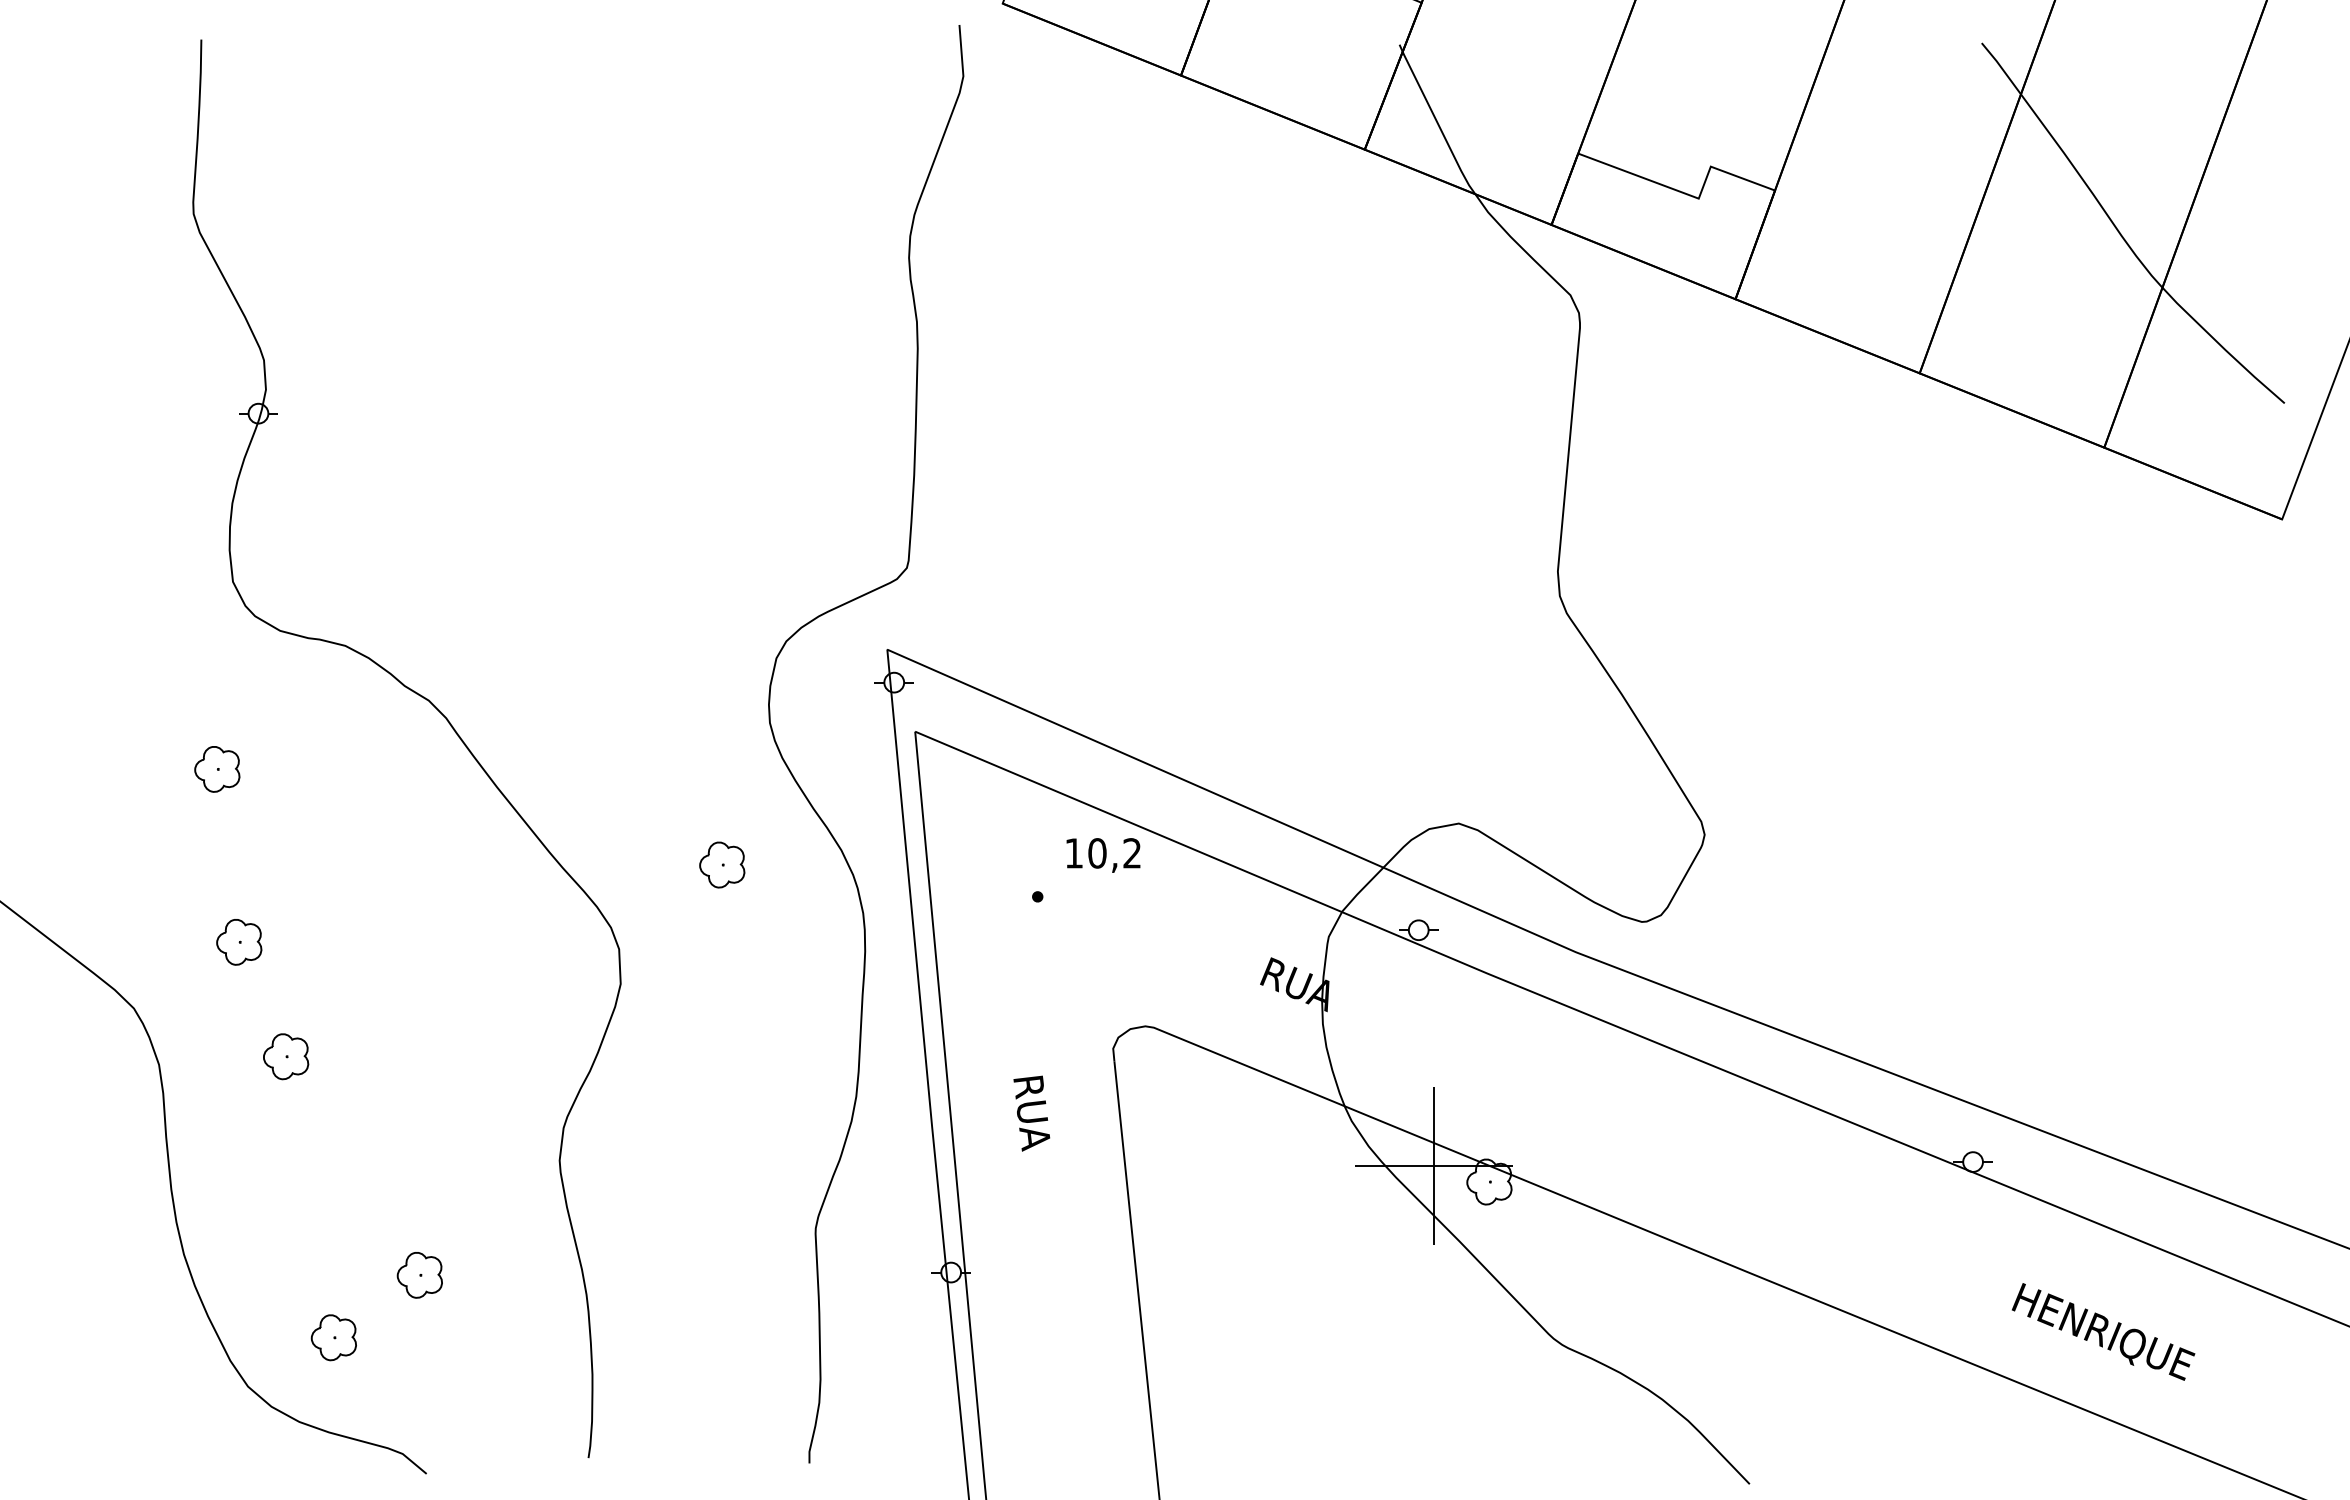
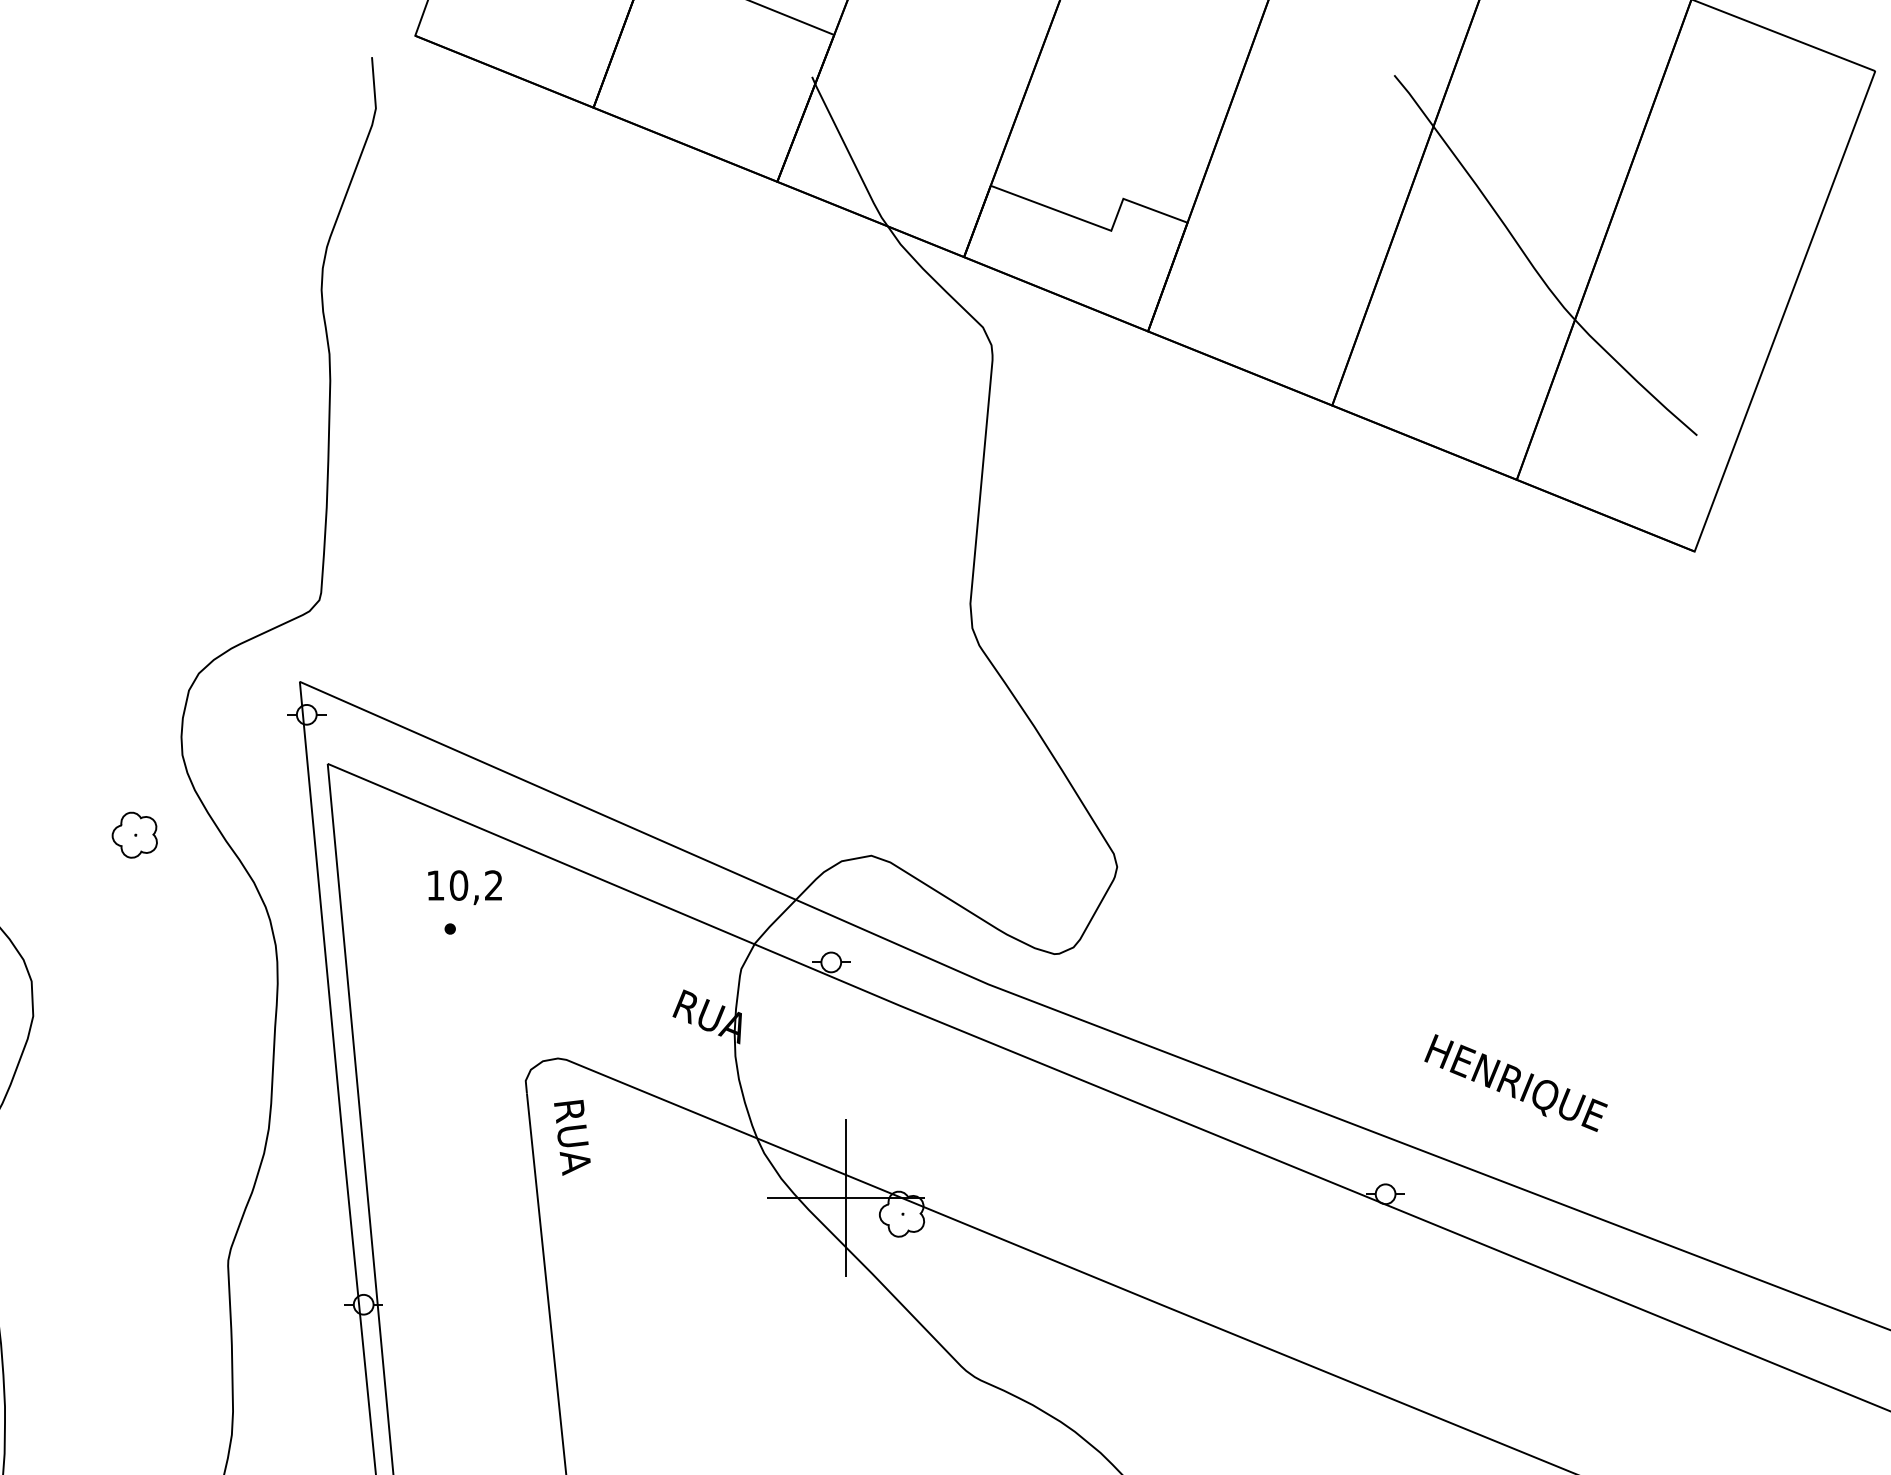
text: (1103, 855) -> (465, 887), moved
part: (722, 864) -> (135, 834), moved
text: (1031, 1113) -> (572, 1137), moved
text: (2103, 1331) -> (1516, 1082), moved

